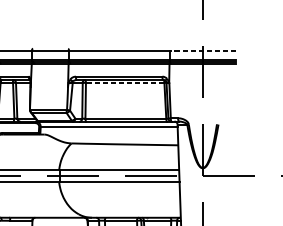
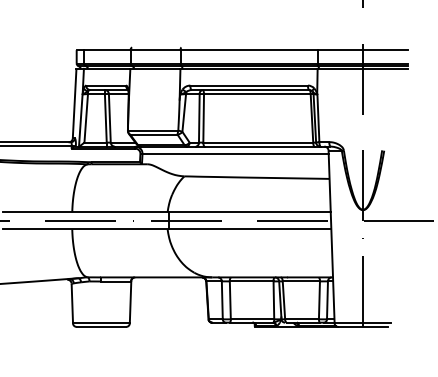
line: (202, 50) -> (362, 50), dashed -> solid
line: (124, 83) -> (256, 94), dashed -> solid

